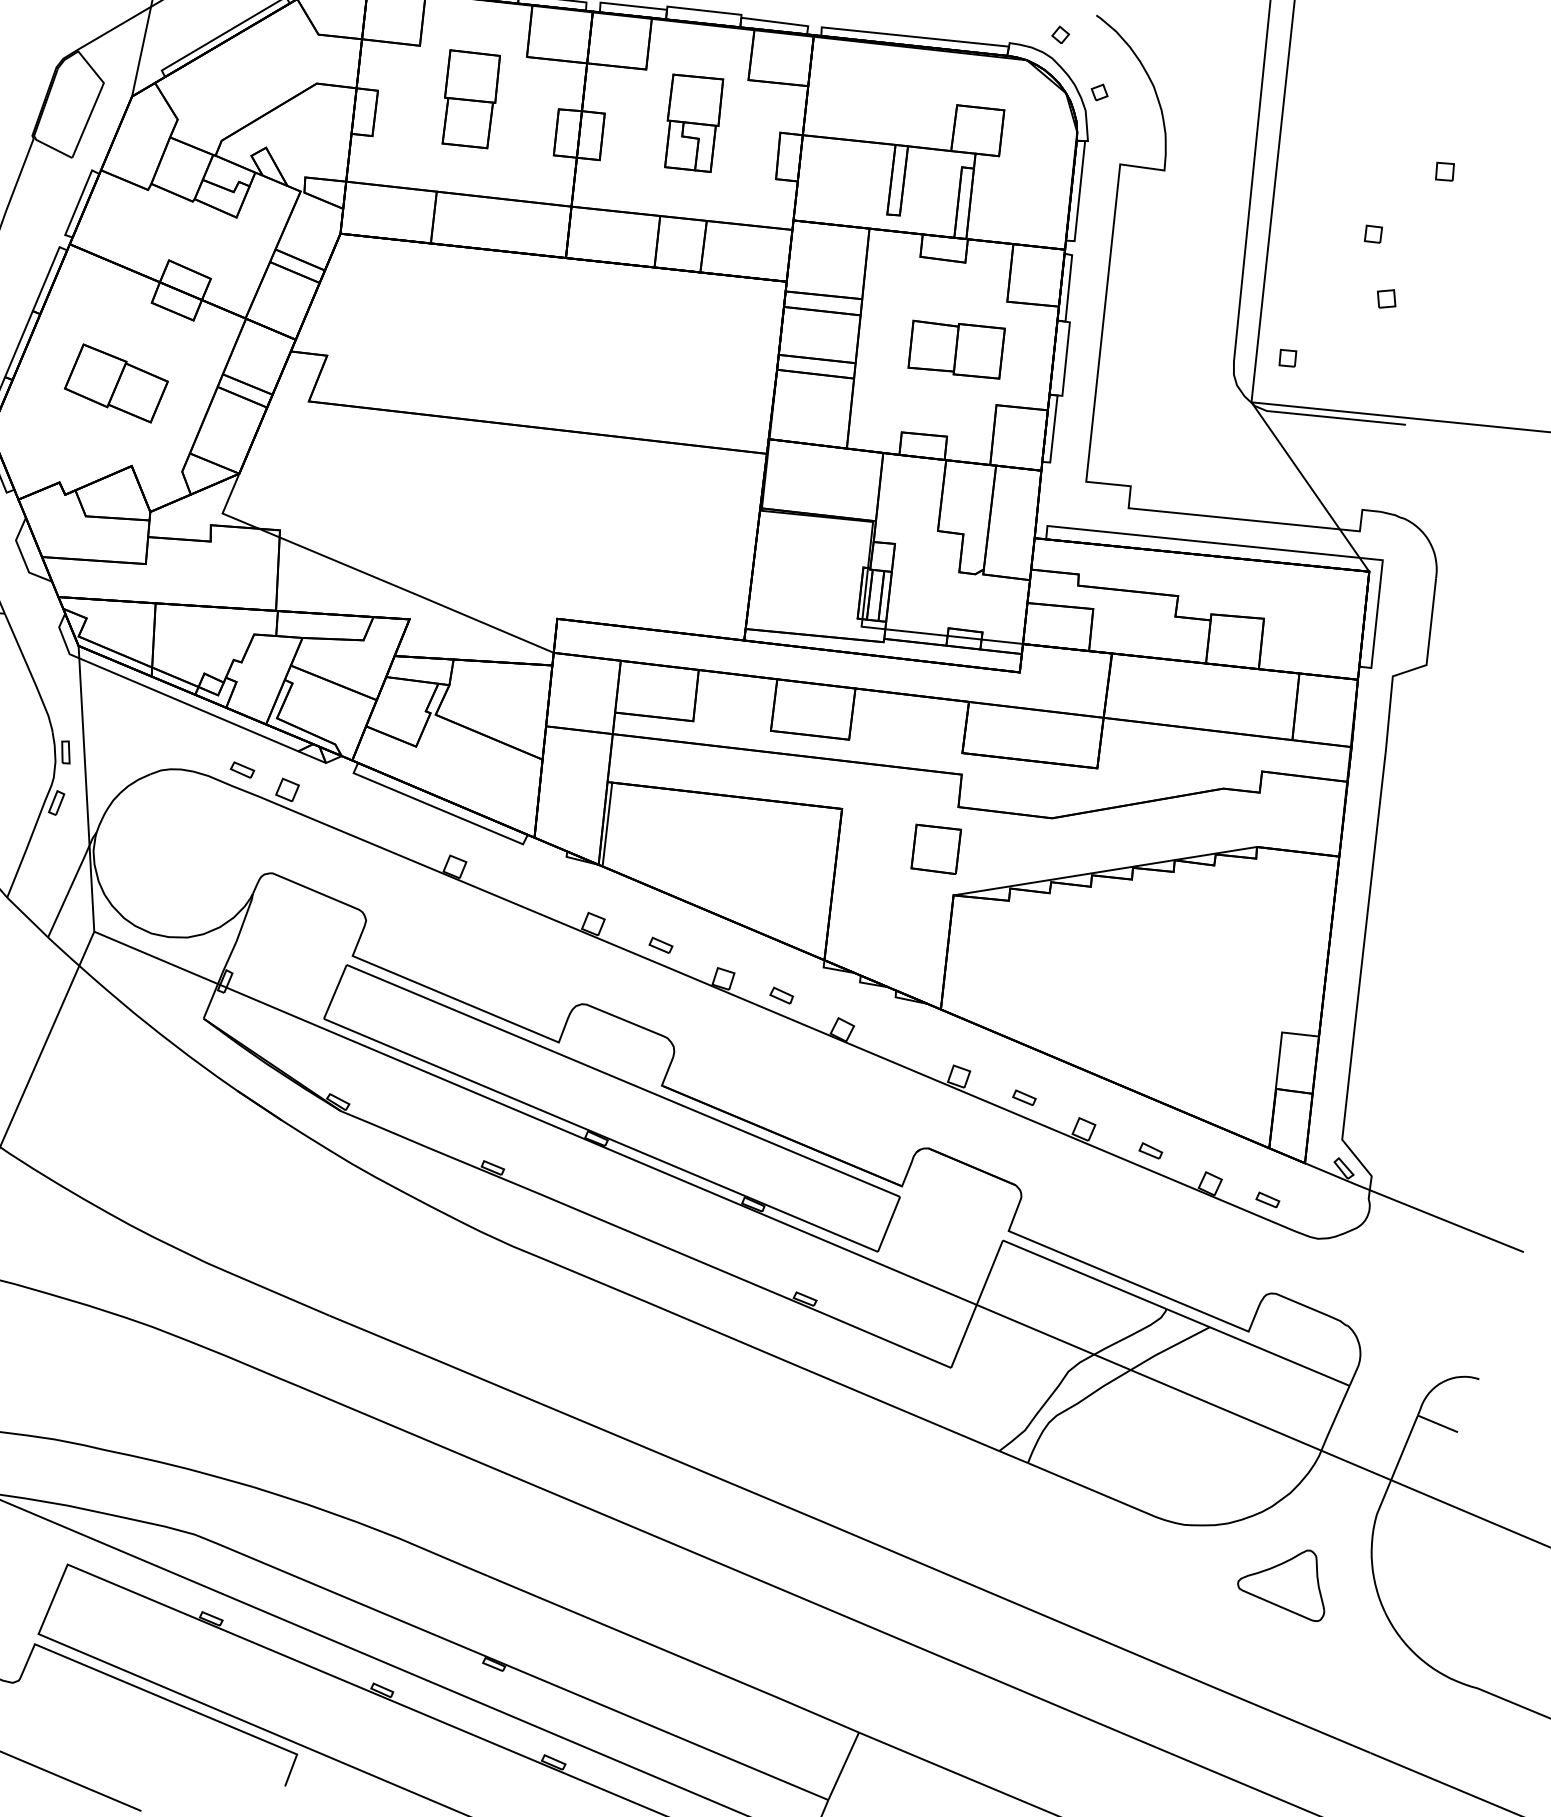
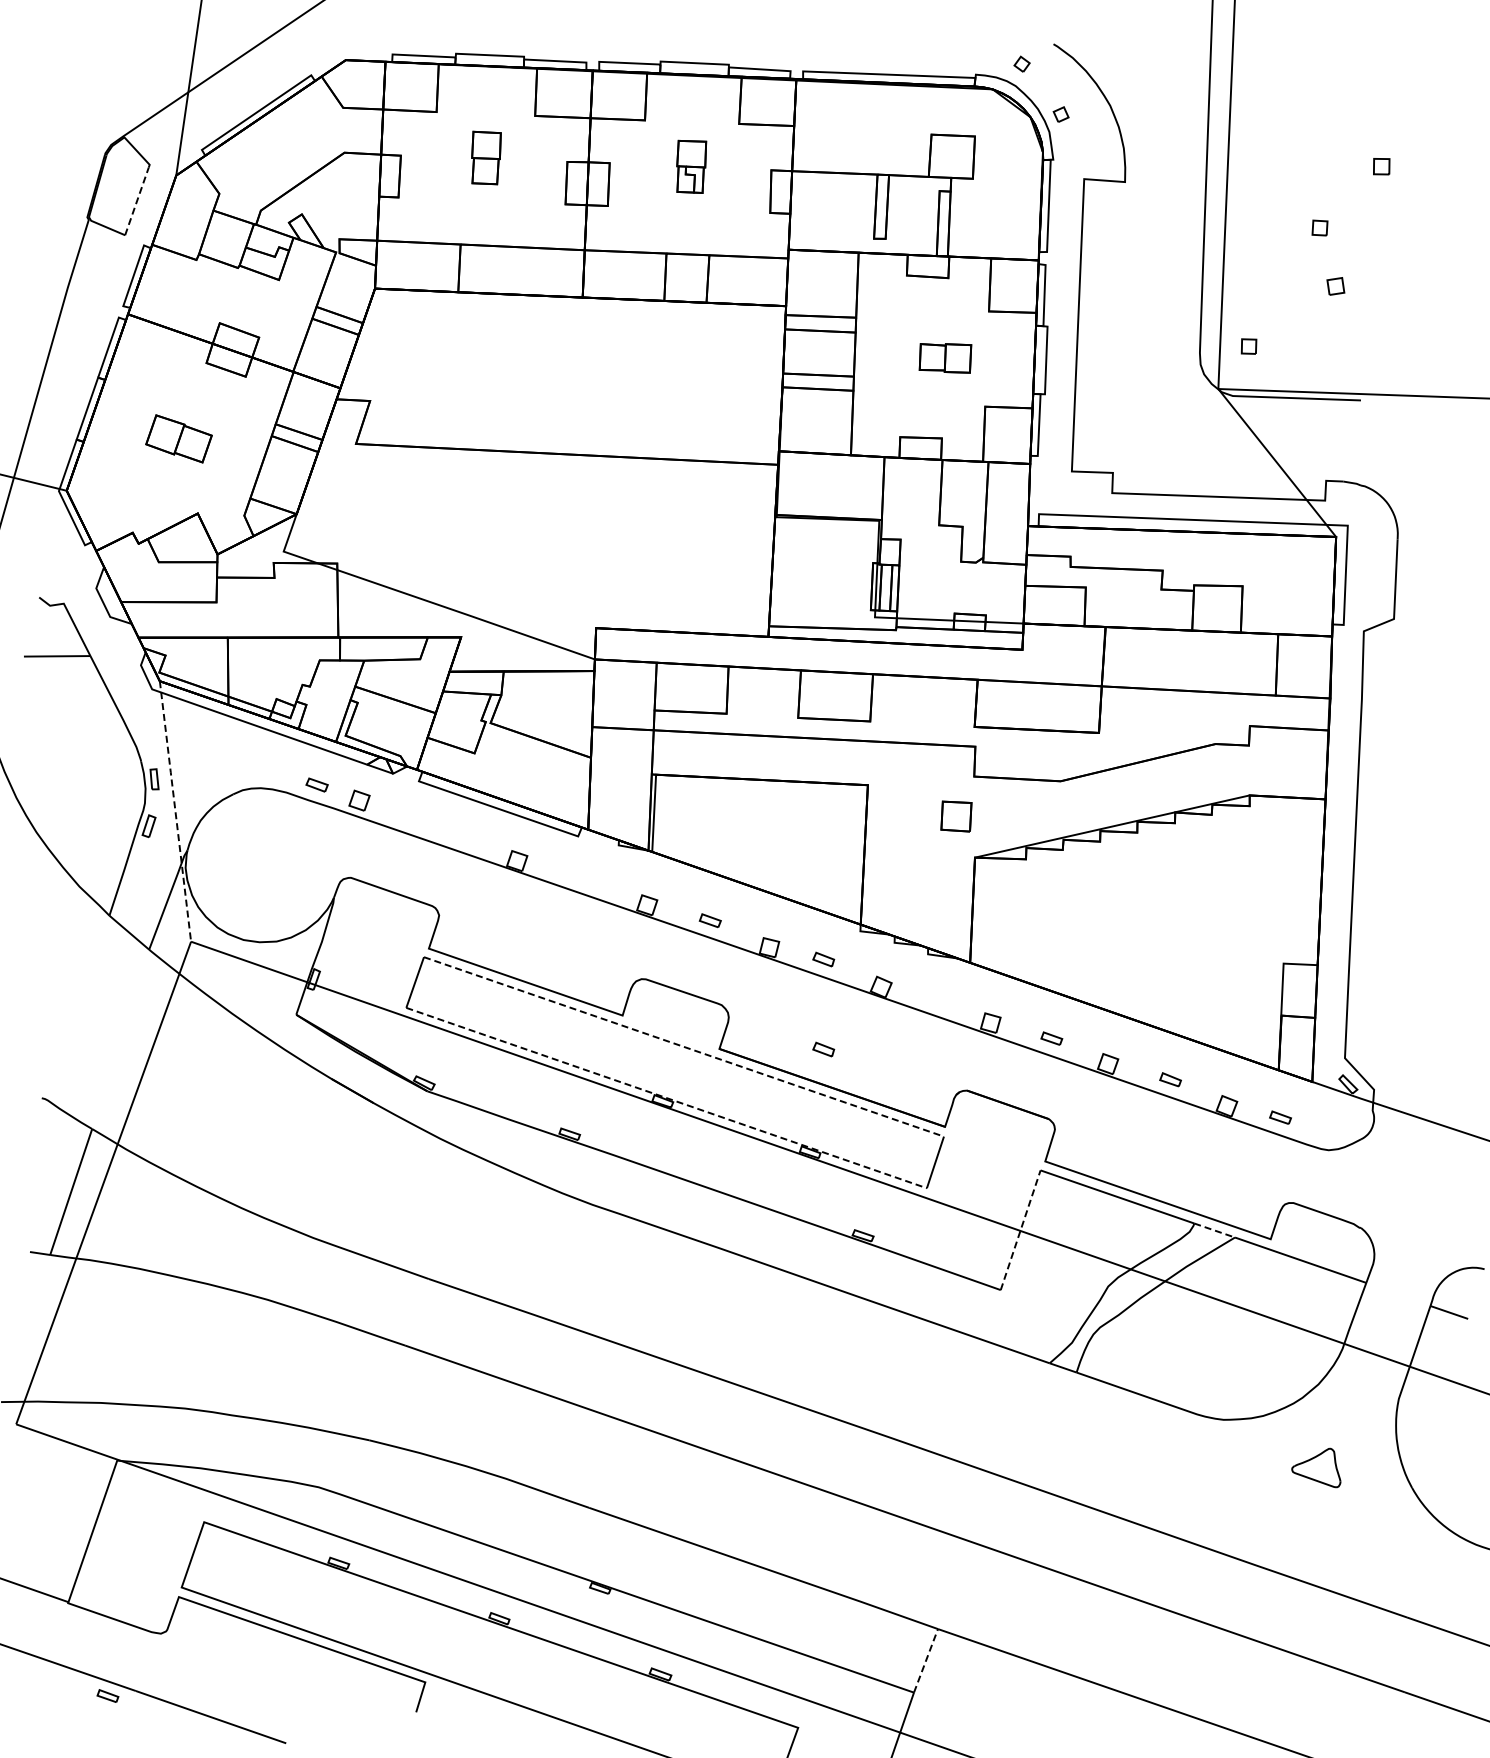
part: (471, 98) -> (486, 157), size x0.6
line: (86, 122) -> (136, 201), solid -> dashed
part: (693, 123) -> (691, 166), size x0.6
part: (956, 349) -> (945, 358), size x0.6
part: (115, 383) -> (178, 438), size x0.7
line: (86, 787) -> (175, 810), solid -> dashed
part: (936, 849) -> (956, 816), size x0.7
line: (623, 1081) -> (684, 1047), solid -> dashed
part: (775, 1093) -> (823, 1049), added
line: (601, 1135) -> (667, 1098), solid -> dashed
line: (976, 1303) -> (1020, 1229), solid -> dashed
line: (1188, 1318) -> (1214, 1230), solid -> dashed
part: (1282, 1583) -> (1316, 1467), size x0.6
line: (844, 1765) -> (926, 1660), solid -> dashed

